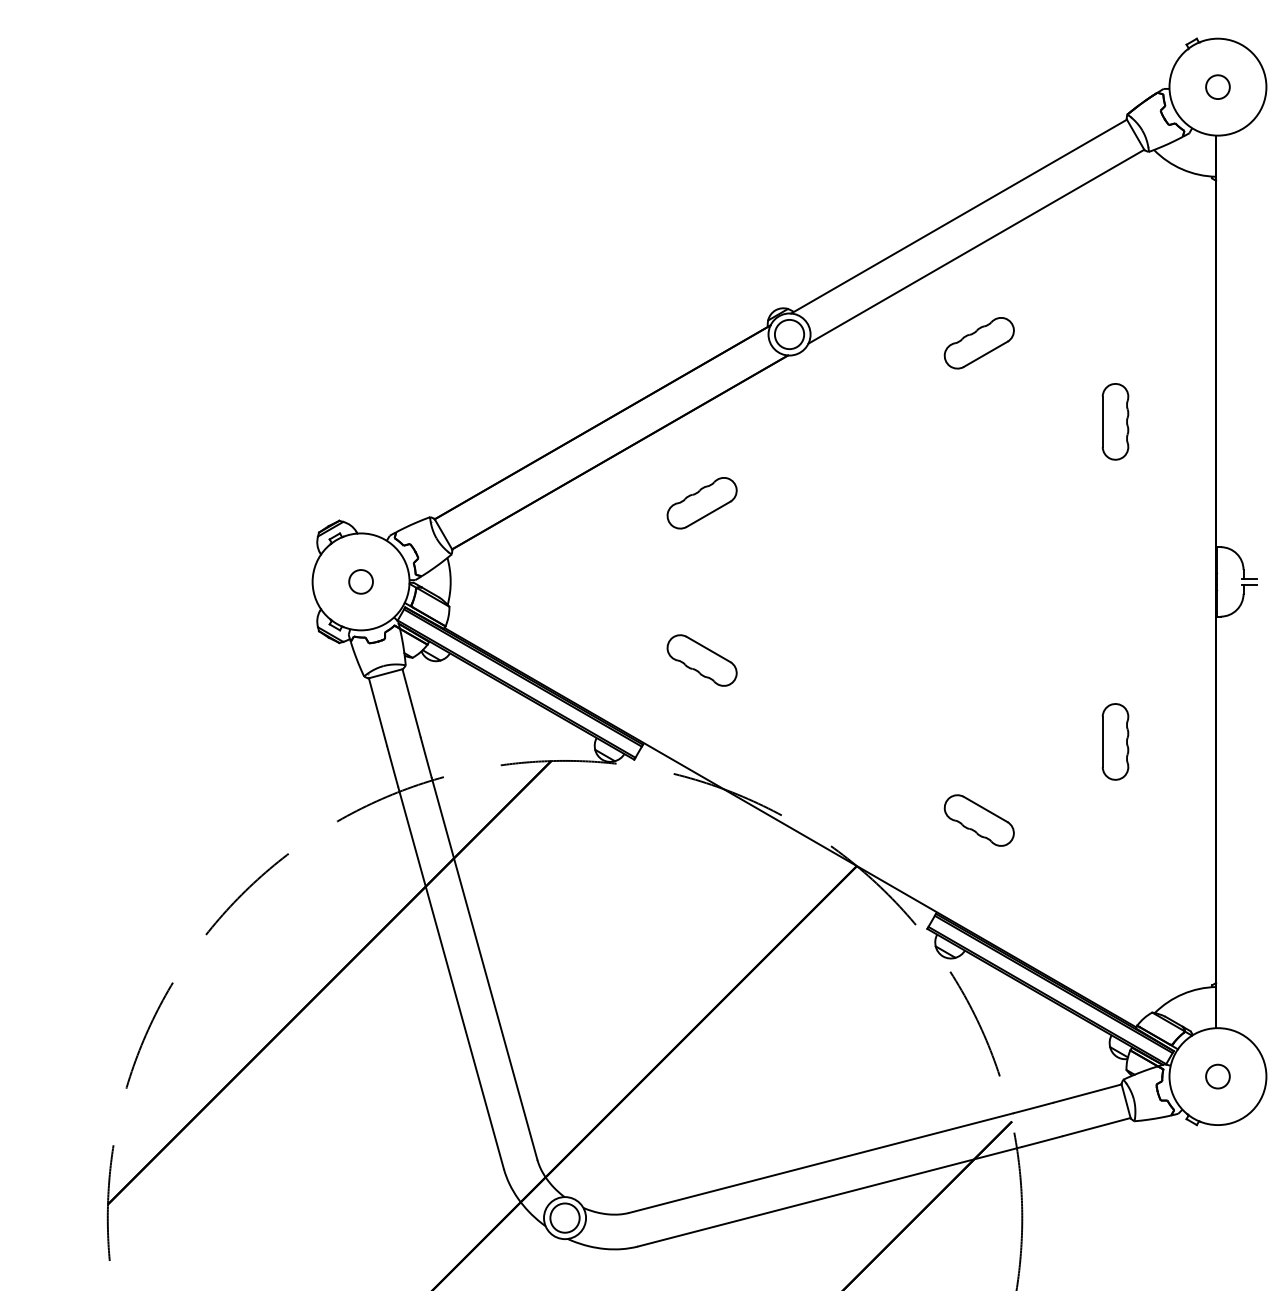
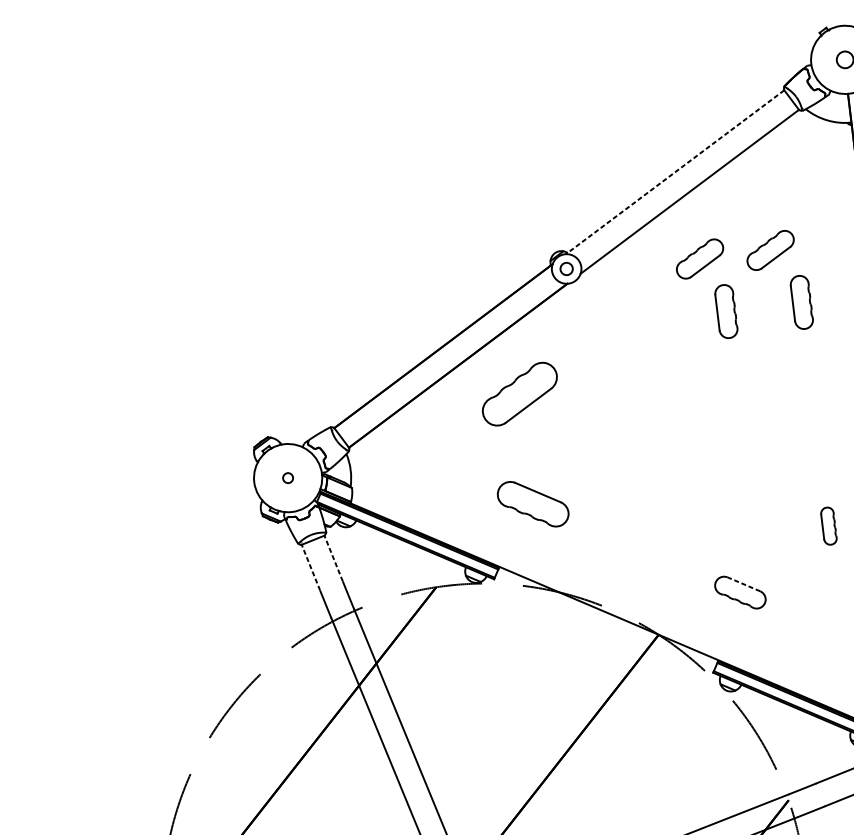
line: (958, 216) -> (674, 172), solid -> dashed
circle: (789, 334) -> (566, 268), size x0.6
part: (1079, 343) -> (770, 250), added
part: (1007, 421) -> (726, 311), added
part: (701, 503) -> (519, 394), size x1.6
circle: (360, 581) -> (287, 477), size x0.6
part: (701, 660) -> (532, 504), size x1.4
line: (411, 703) -> (333, 558), solid -> dashed
line: (377, 711) -> (310, 567), solid -> dashed
part: (1115, 741) -> (828, 525), size x0.7
line: (985, 809) -> (743, 584), solid -> dashed

